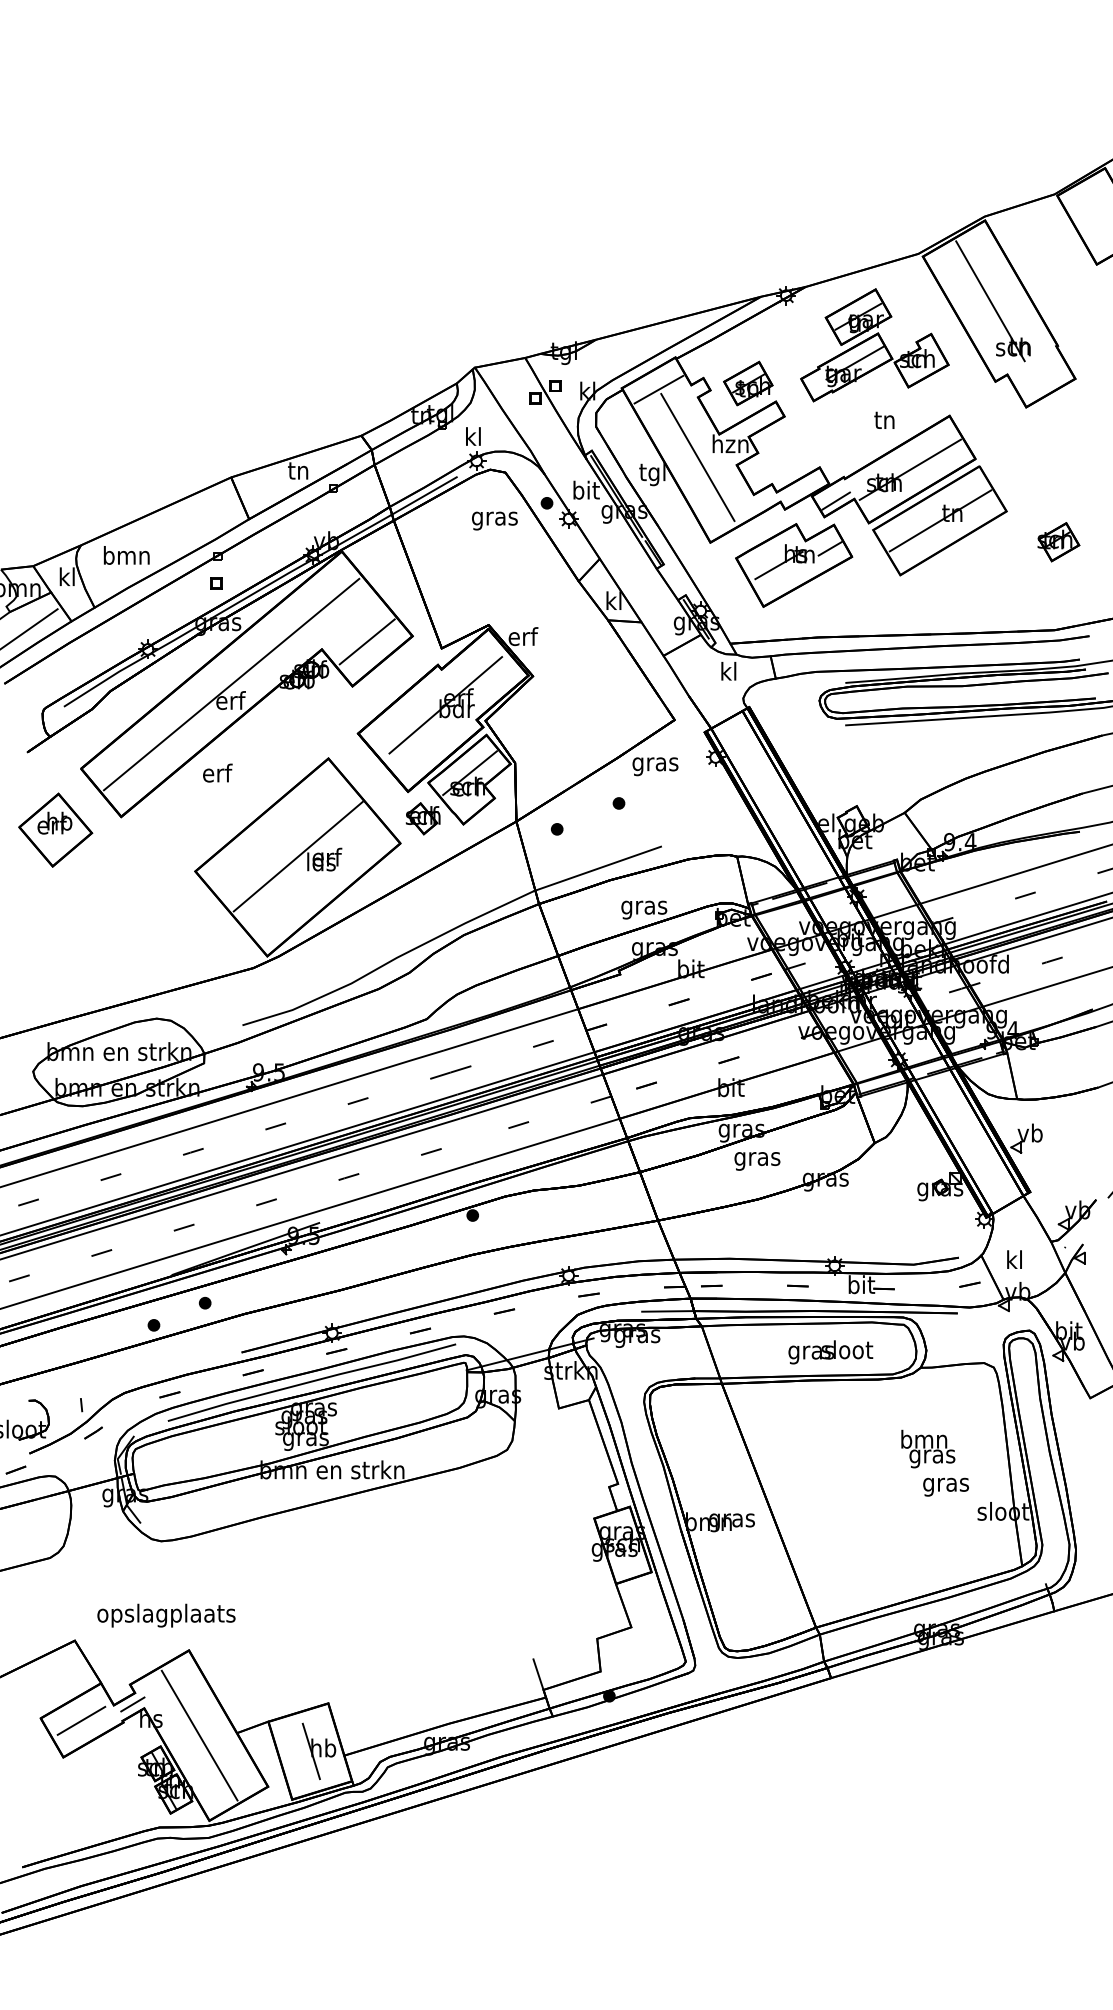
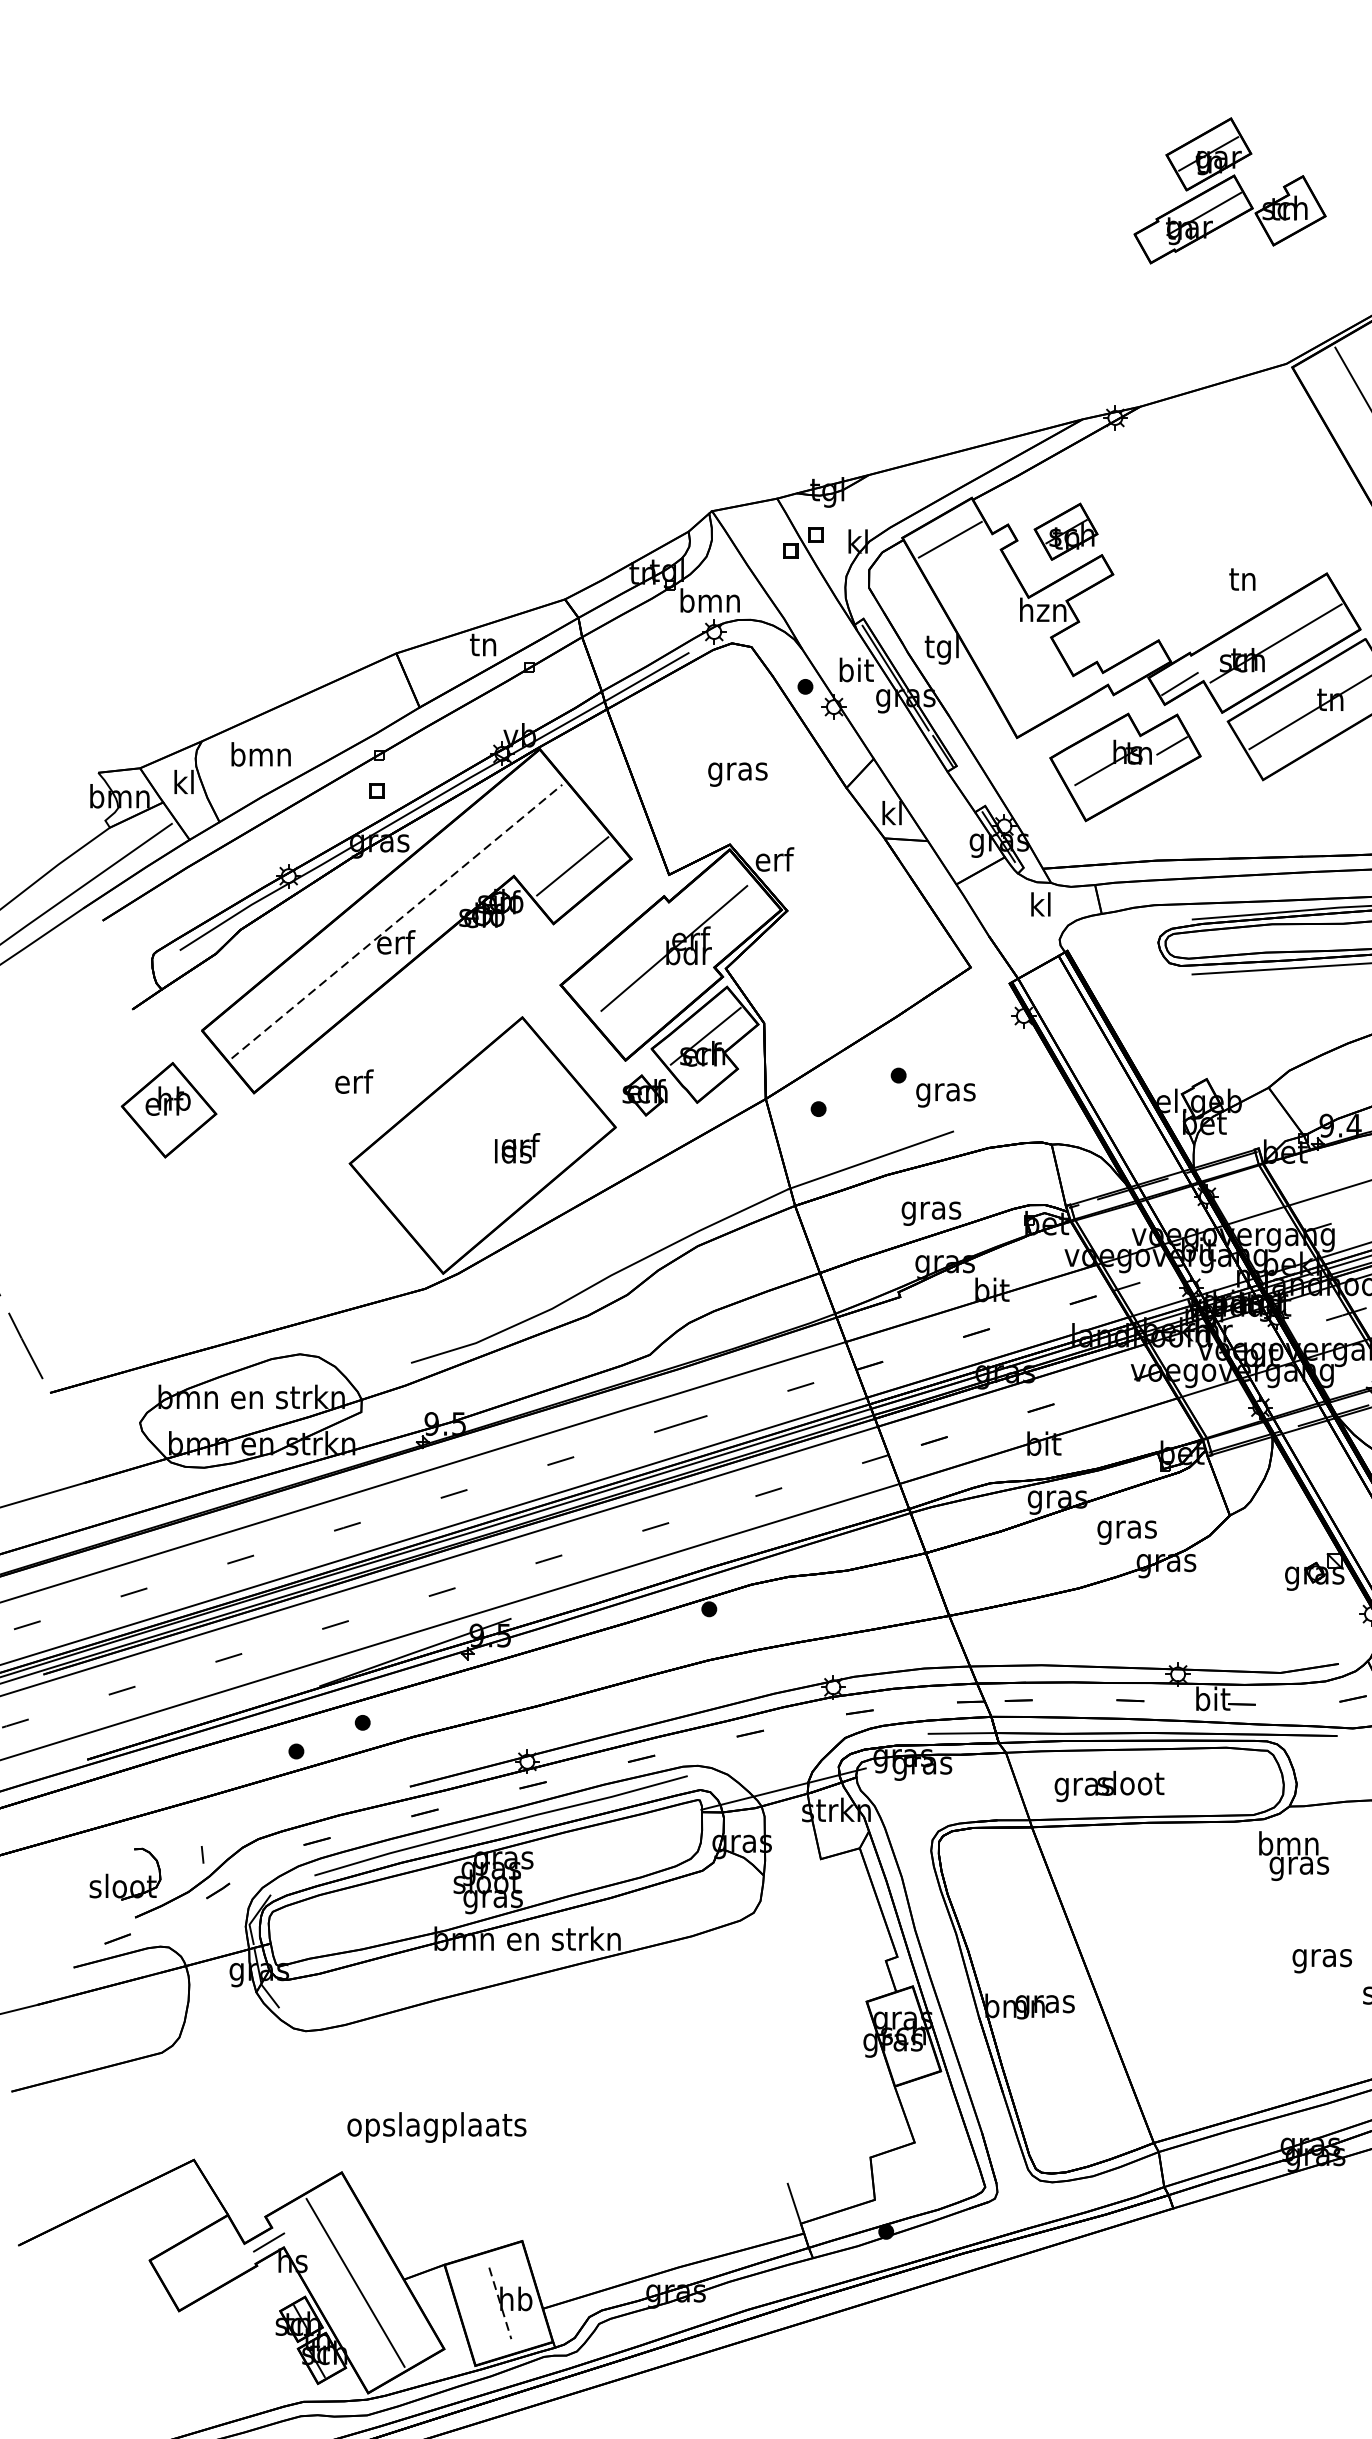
part: (874, 345) -> (1229, 191), moved
text: (473, 436) -> (710, 600), kl -> bmn
line: (697, 457) -> (1000, 627), removed
text: (494, 520) -> (737, 773), moved
line: (231, 684) -> (396, 921), solid -> dashed
text: (655, 766) -> (945, 1095), moved
text: (217, 772) -> (354, 1080), moved
line: (297, 856) -> (482, 1144), removed
text: (757, 1161) -> (1127, 1532), moved
text: (830, 1352) -> (1109, 1786), moved
text: (928, 1448) -> (1294, 1855), moved
text: (166, 1615) -> (436, 2127), moved
line: (81, 1720) -> (202, 2263), removed
line: (311, 1751) -> (500, 2303), solid -> dashed

